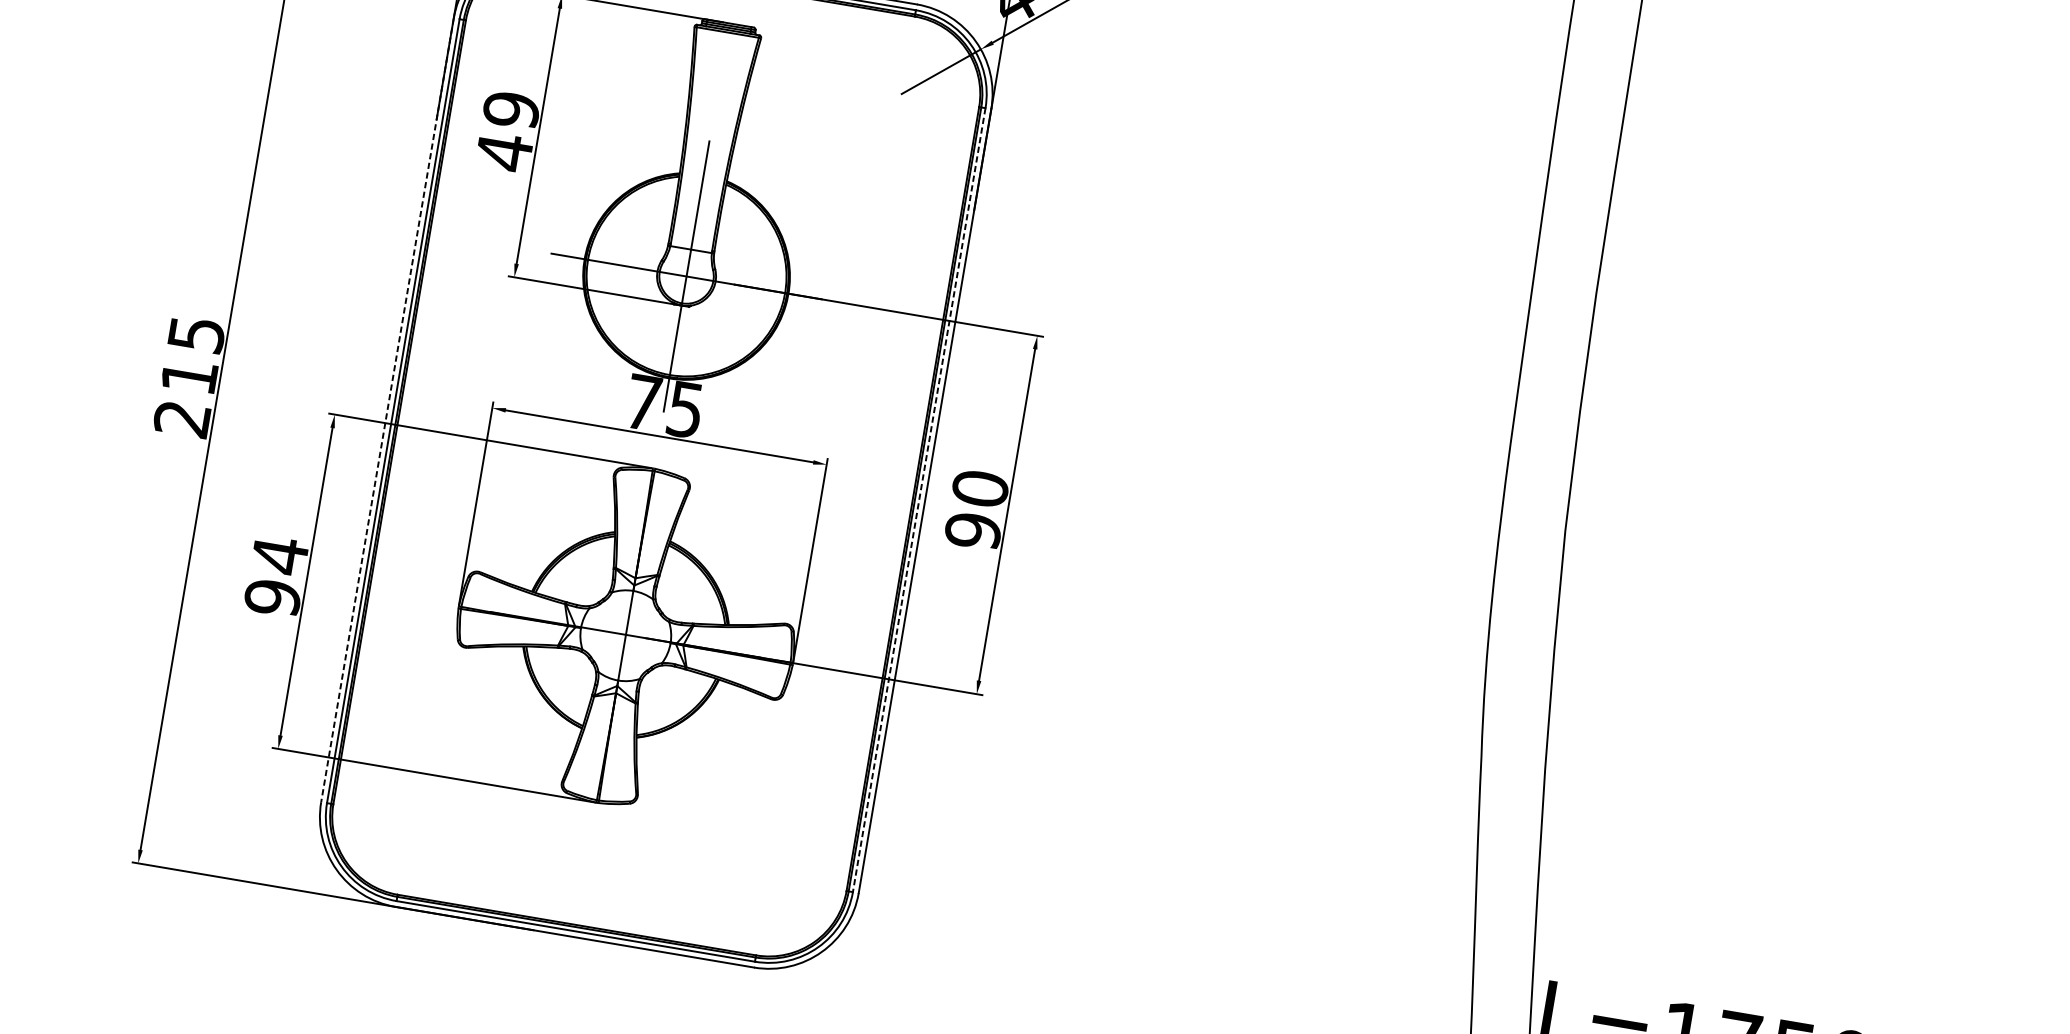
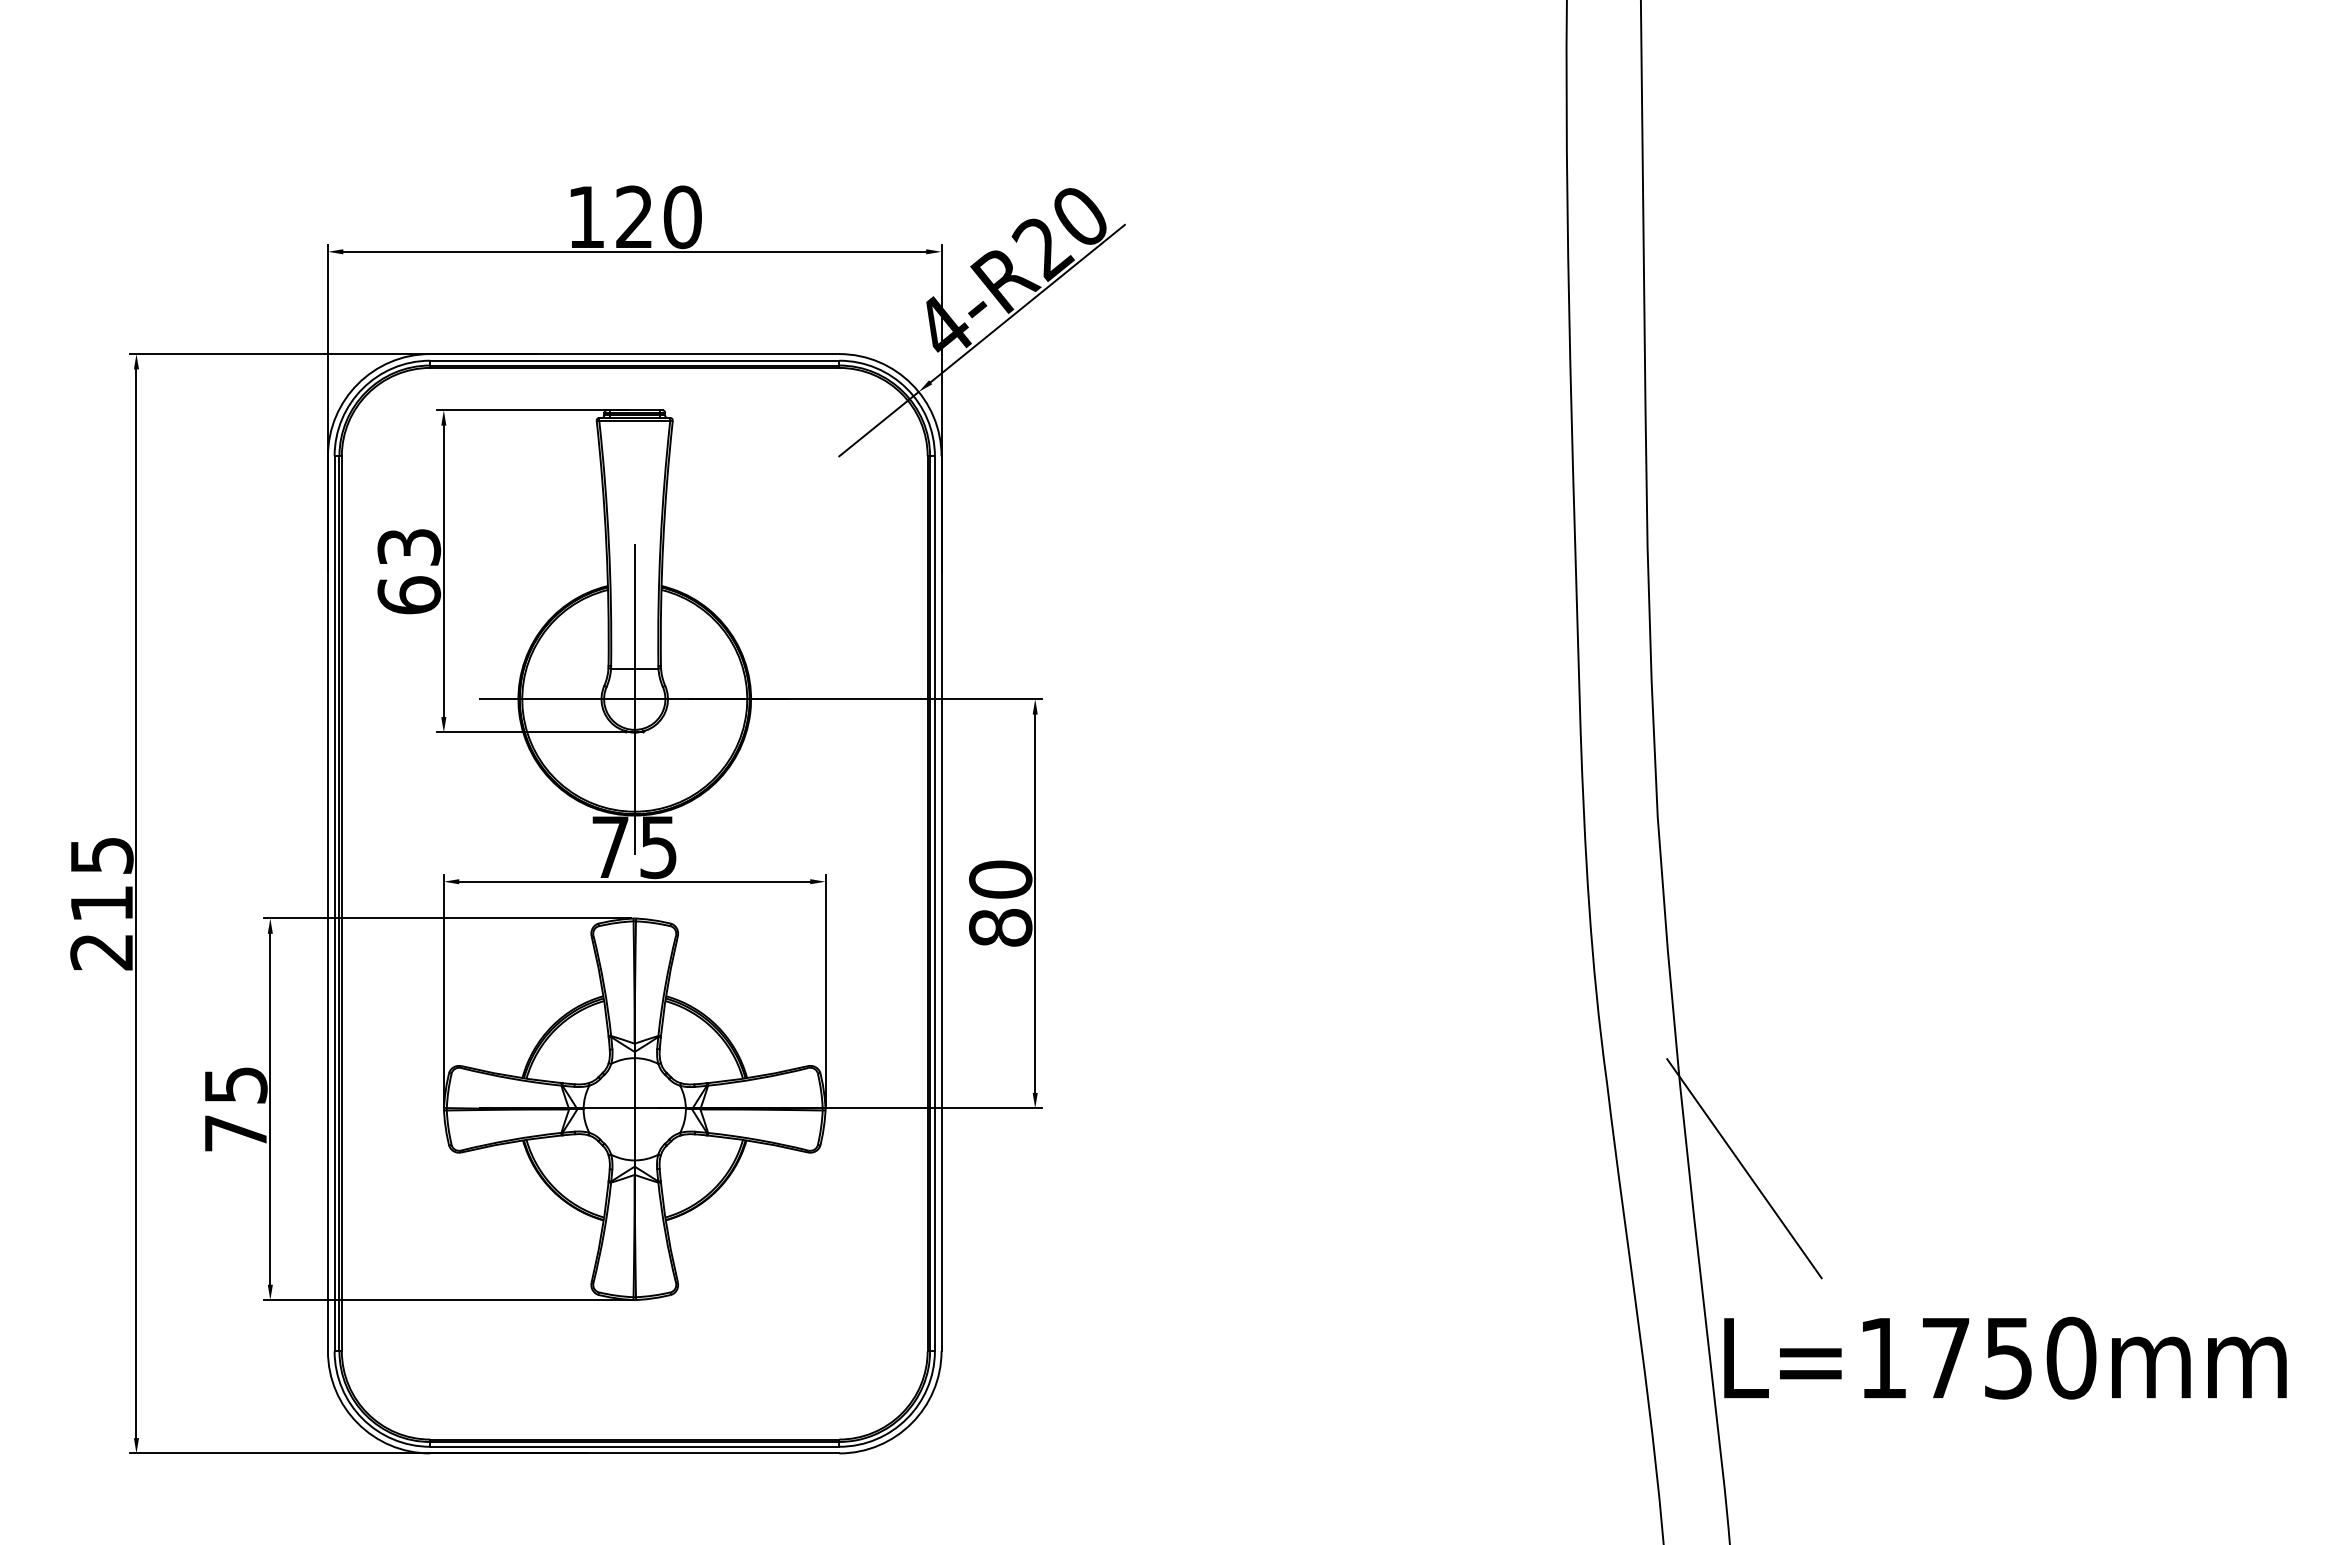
text: (508, 131) -> (409, 571), 49 -> 63
line: (386, 410) -> (327, 904), dashed -> solid
line: (918, 500) -> (934, 904), dashed -> solid
text: (973, 531) -> (1000, 928), 90 -> 80
text: (276, 575) -> (235, 1108), 94 -> 75
line: (1589, 852) -> (1744, 1168), added

